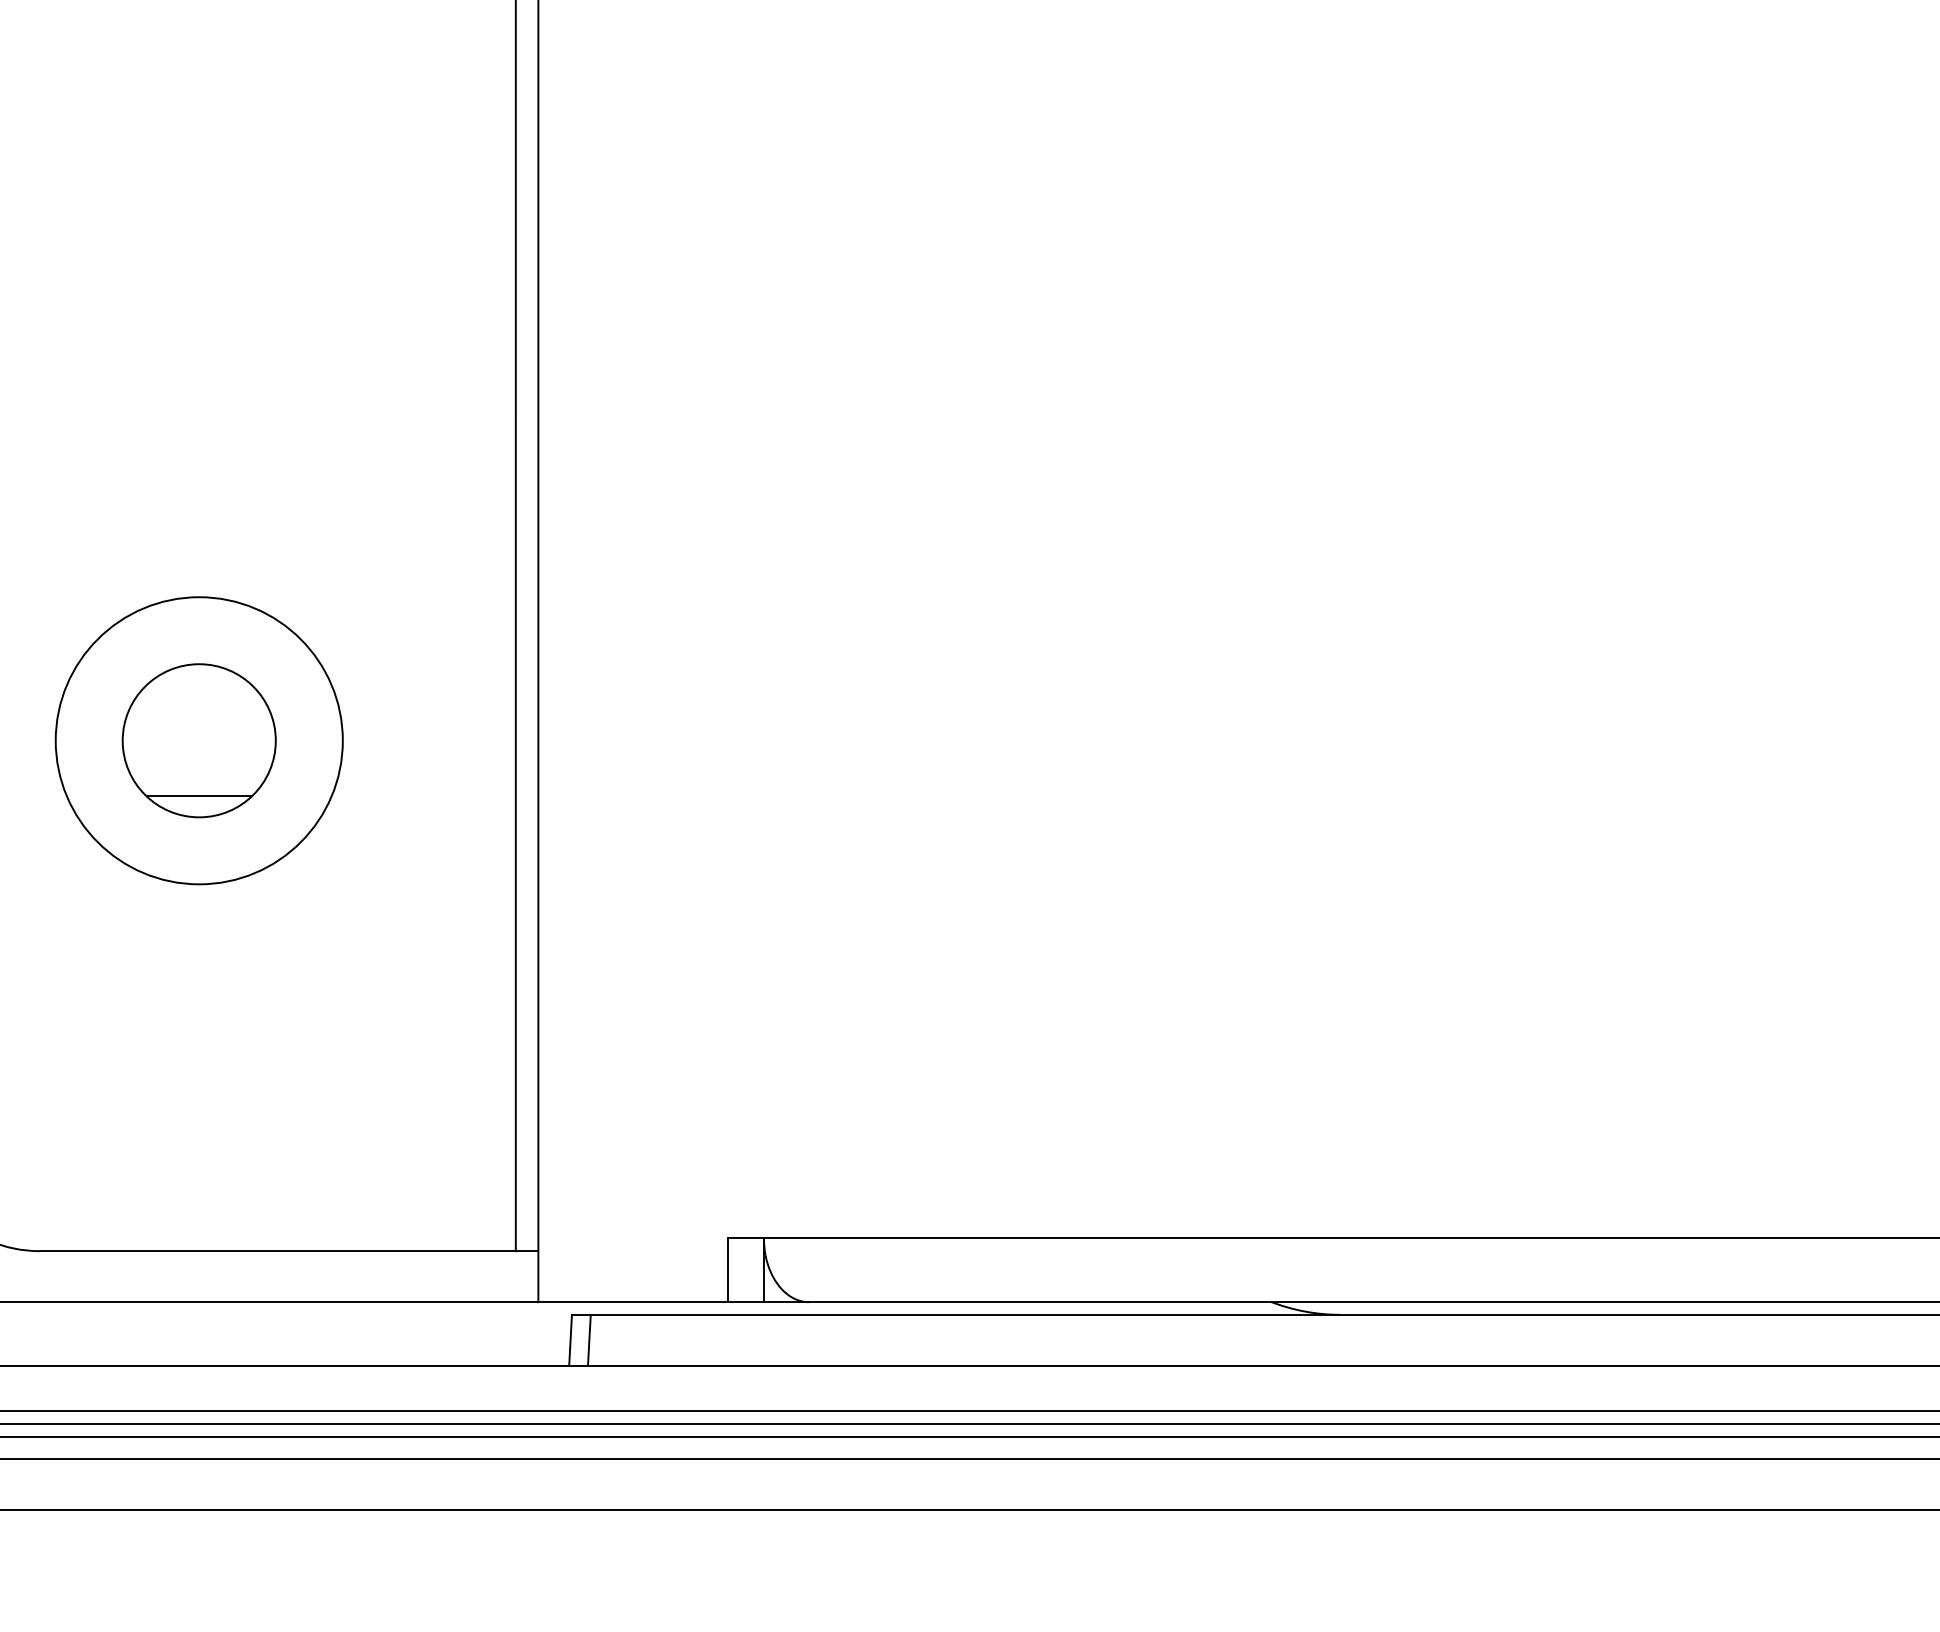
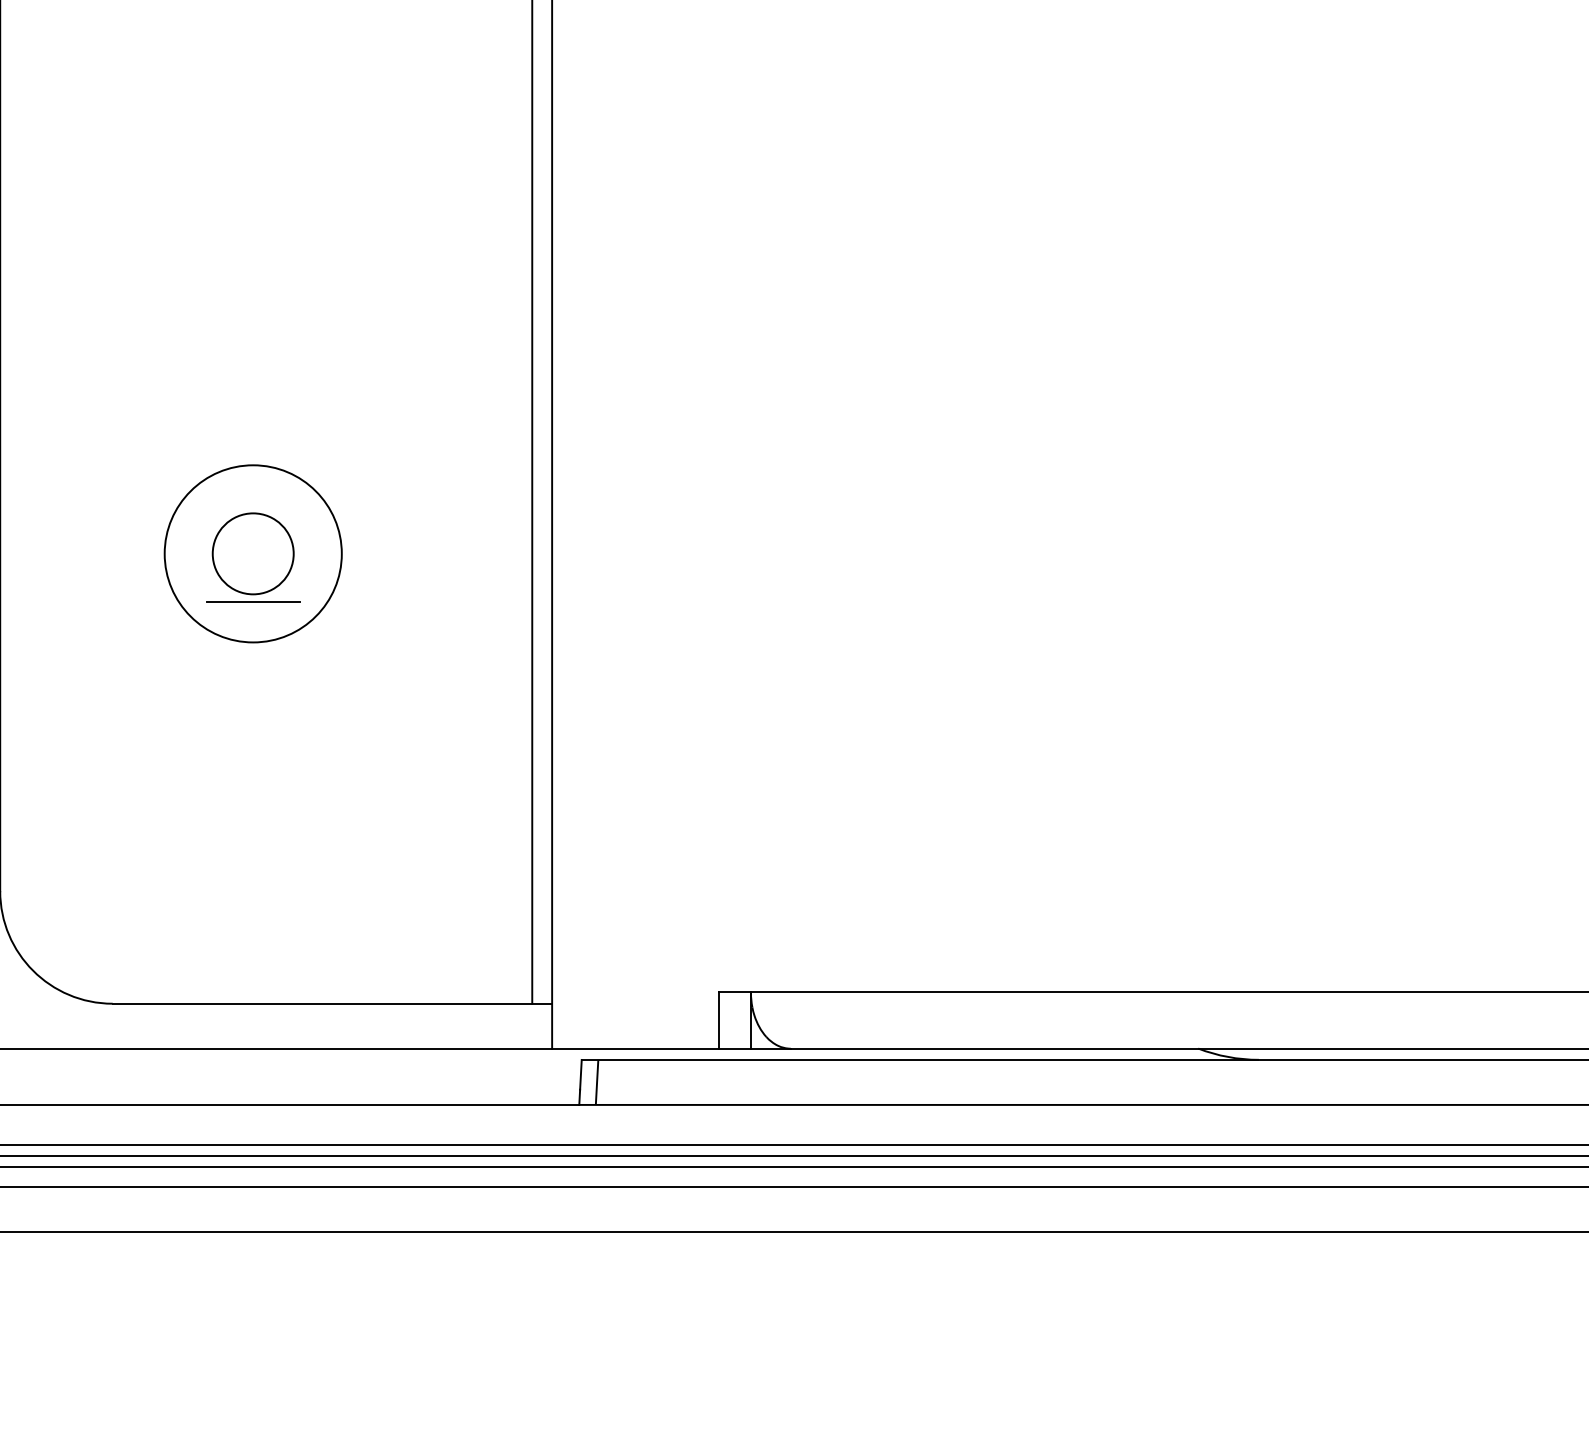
circle: (198, 740) -> (252, 553), size x0.6
circle: (198, 740) -> (252, 553), size x0.7

